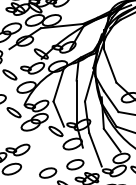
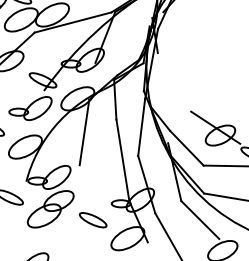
line: (109, 65) -> (173, 81), removed
line: (58, 113) -> (92, 186), removed

